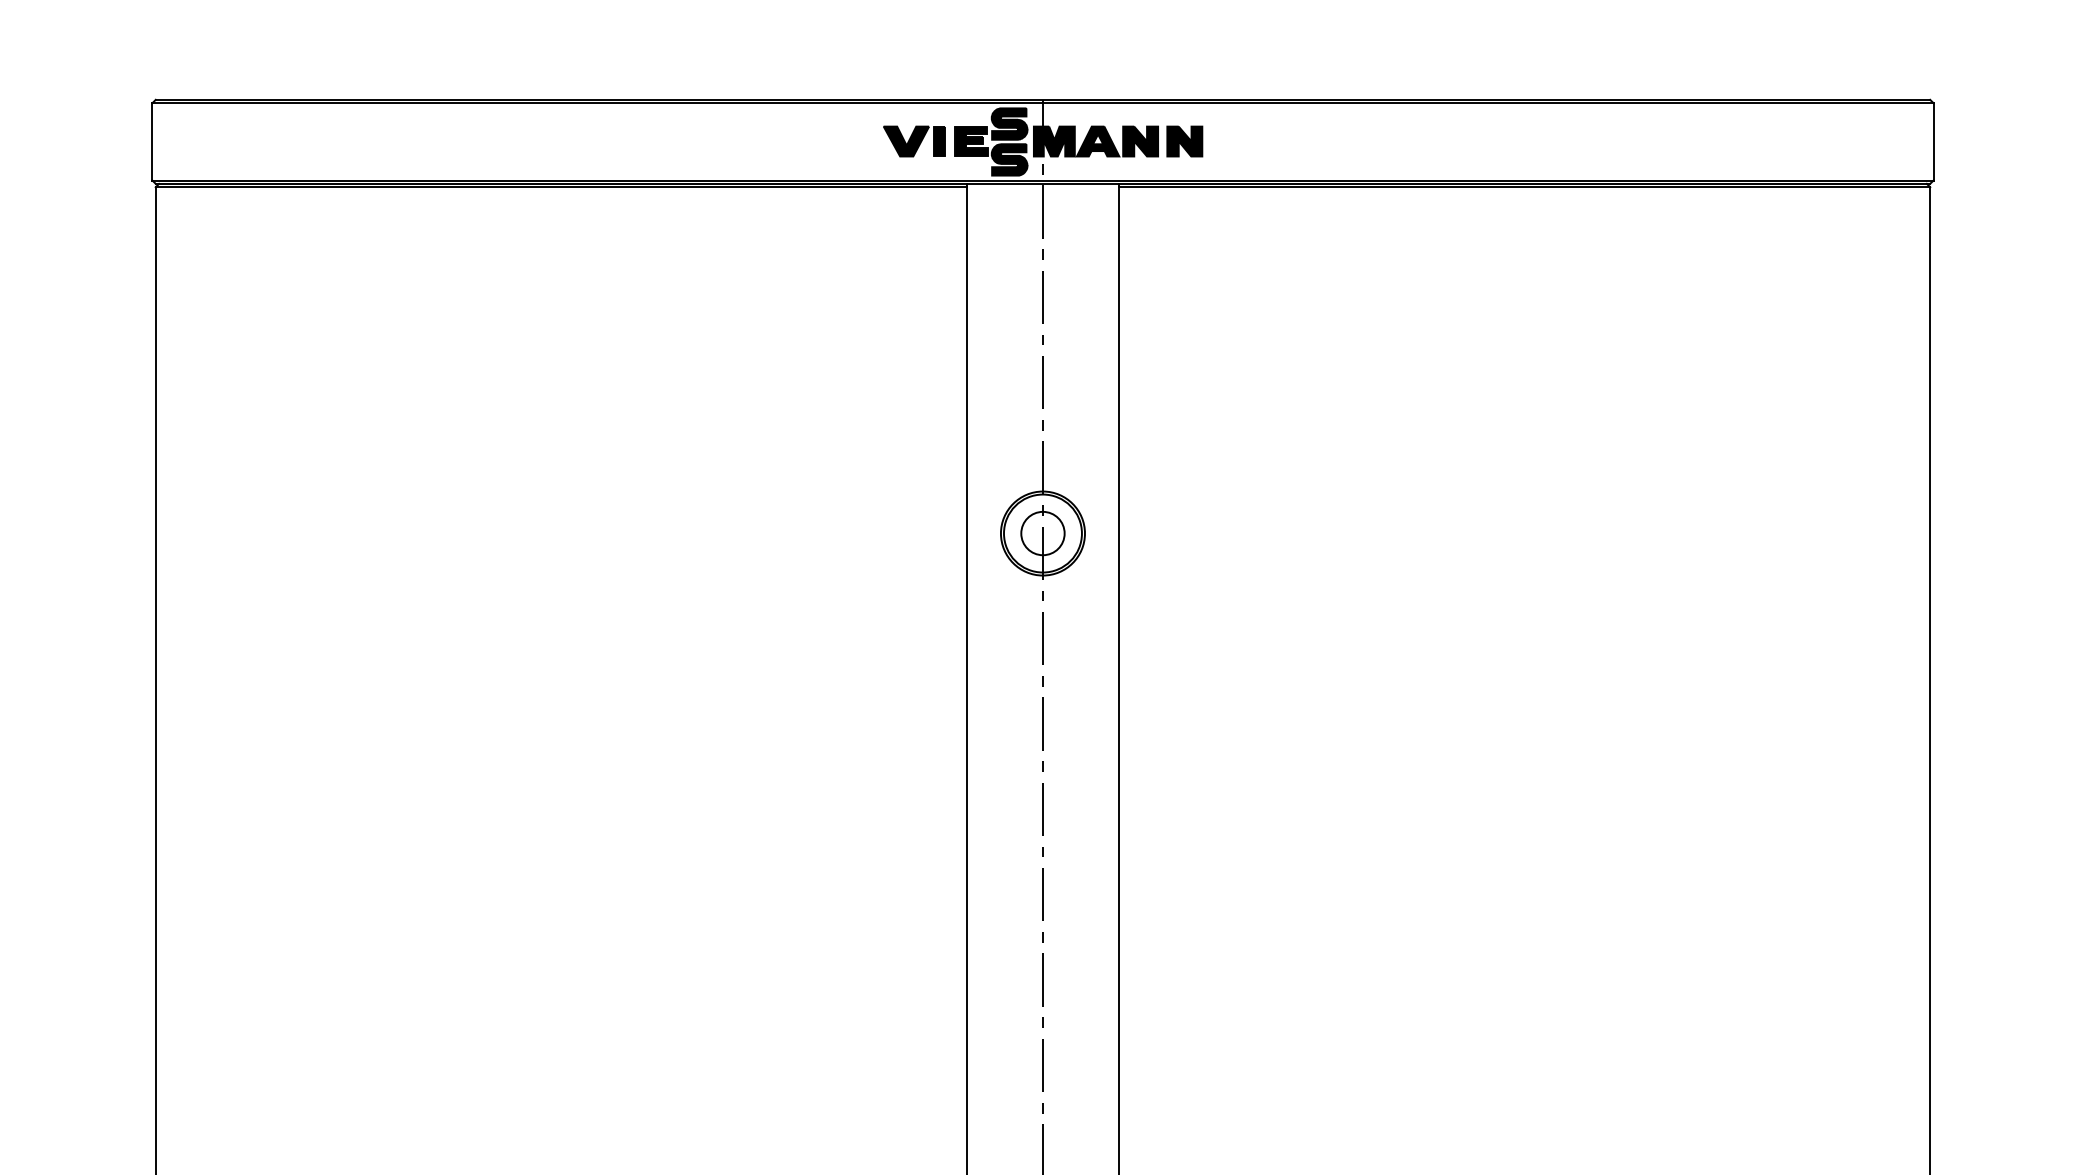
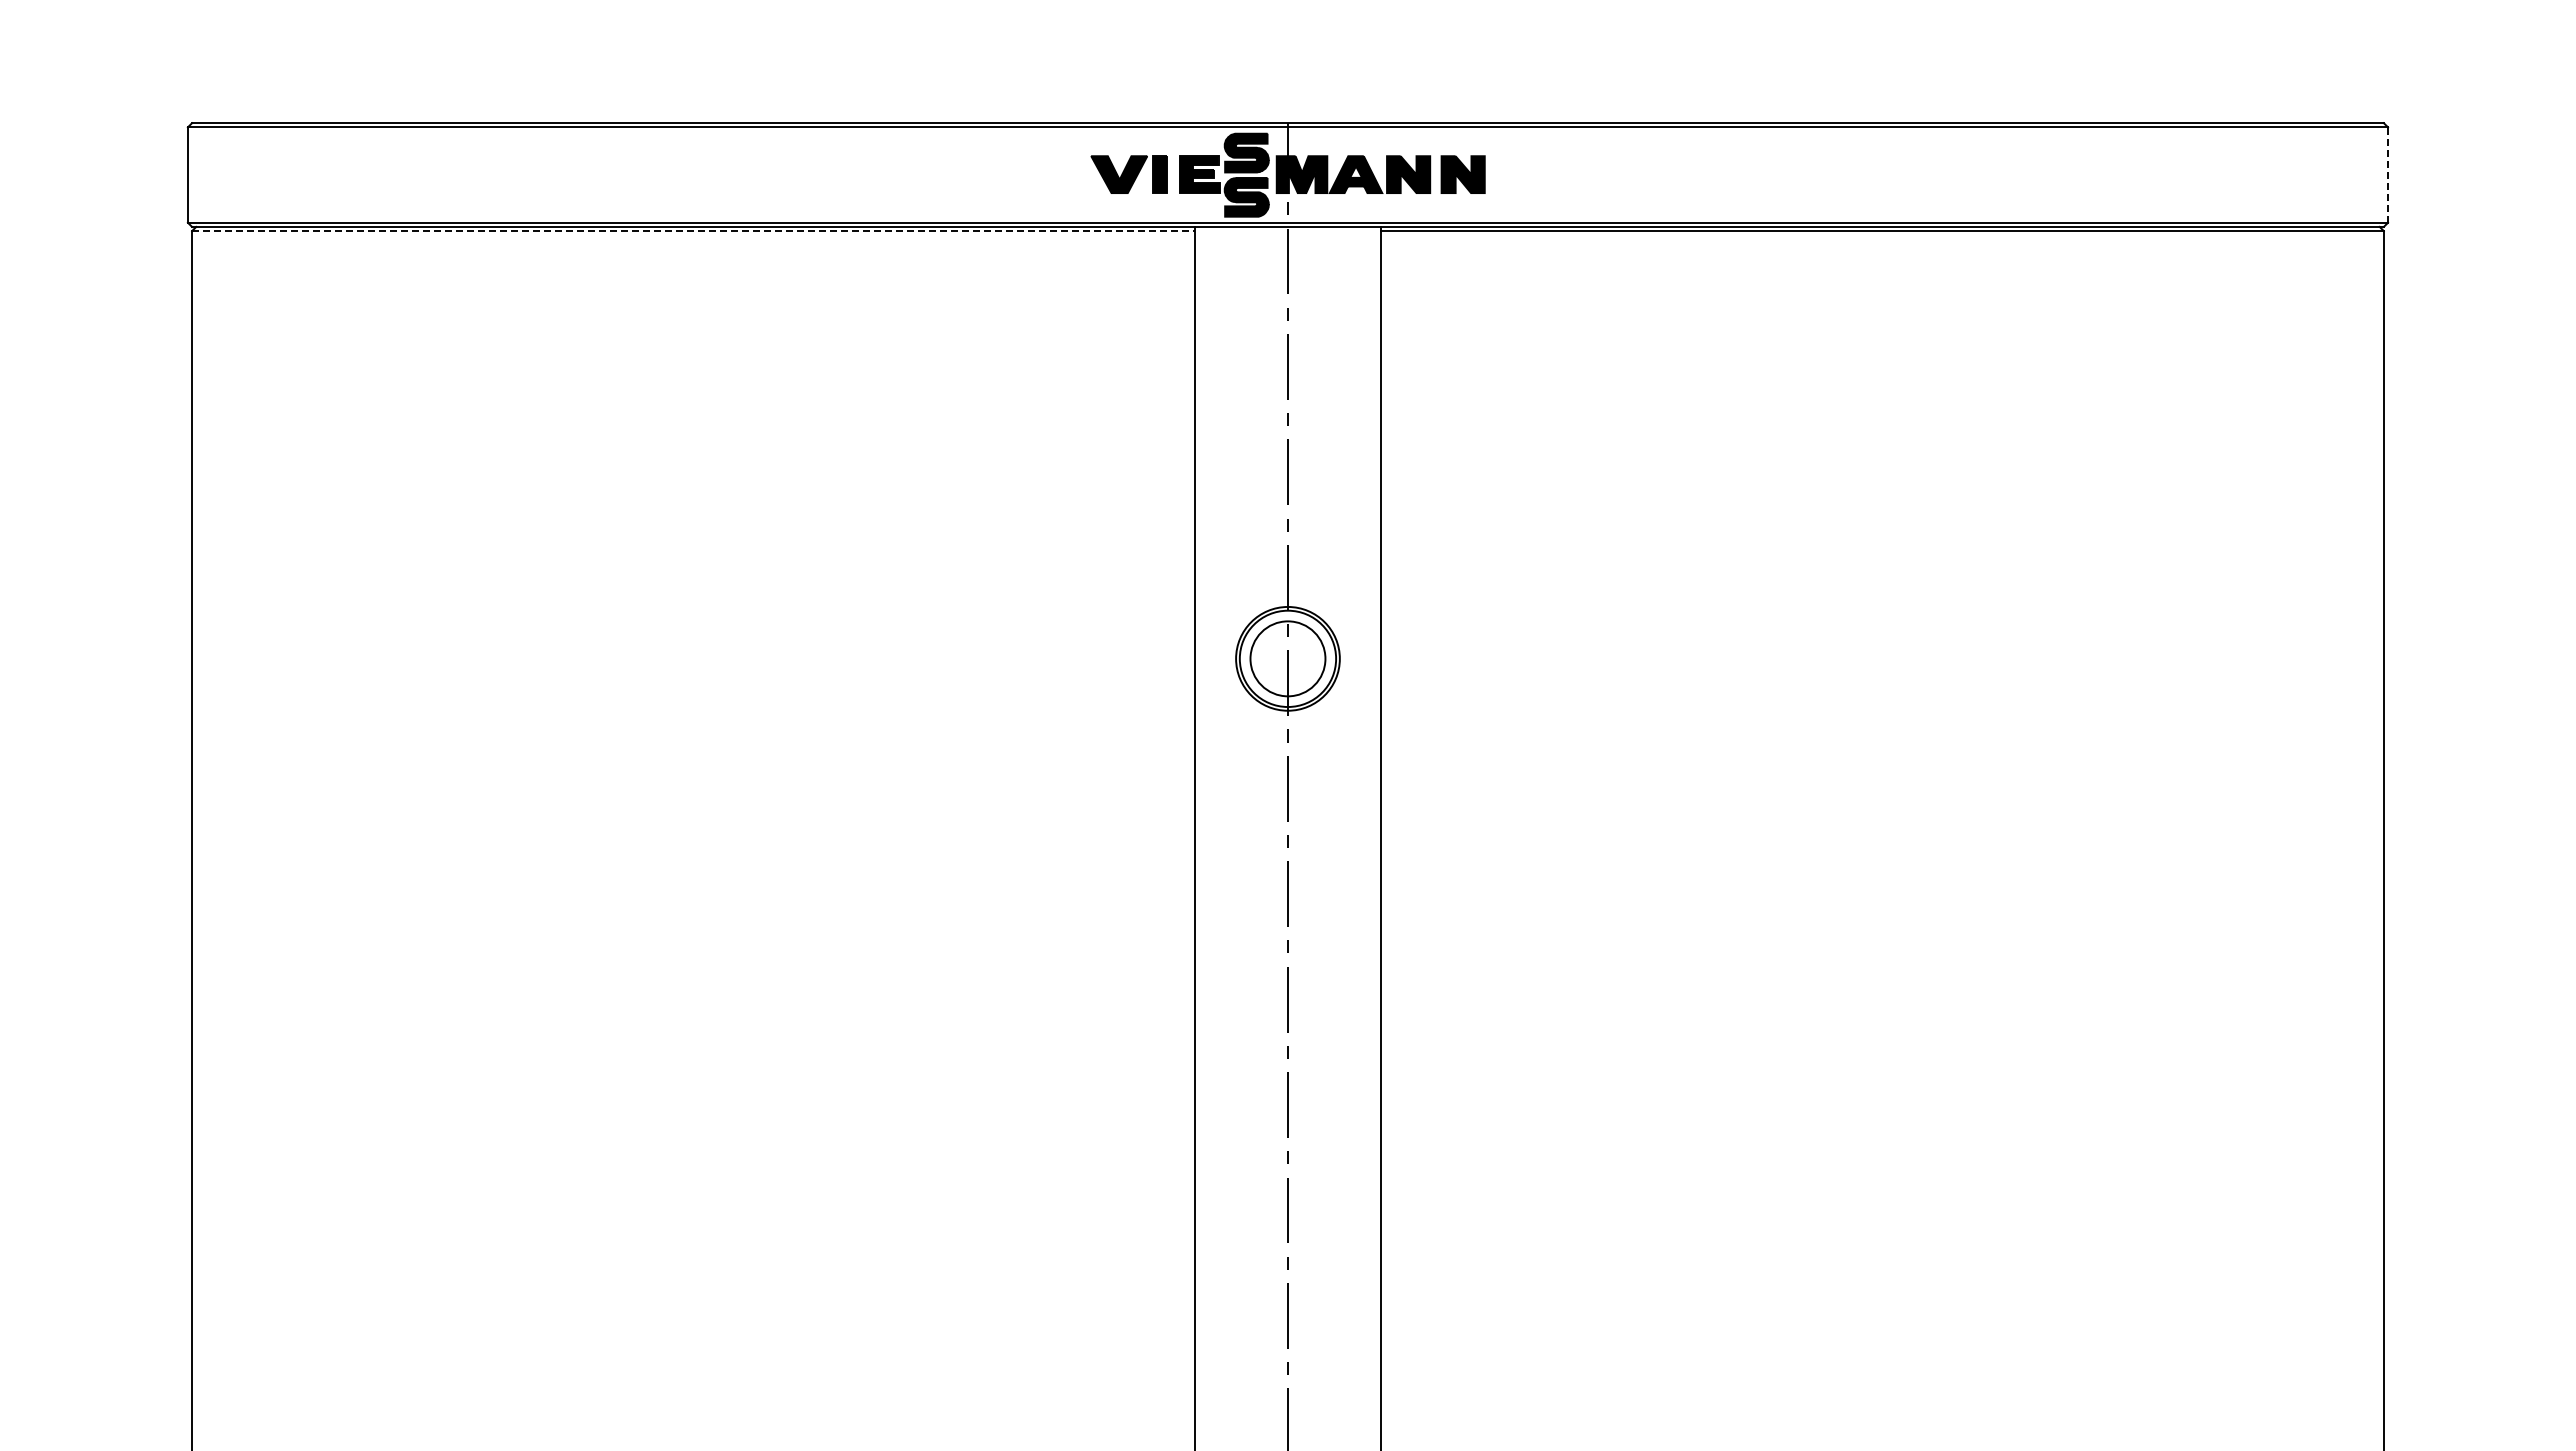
line: (1933, 142) -> (2388, 175), solid -> dashed
line: (561, 187) -> (693, 231), solid -> dashed
circle: (1042, 533) -> (1287, 658), size x1.4

